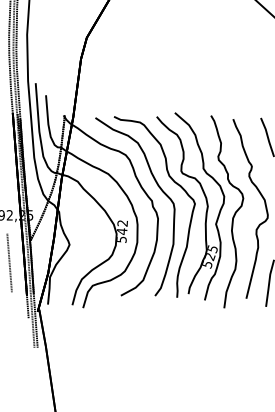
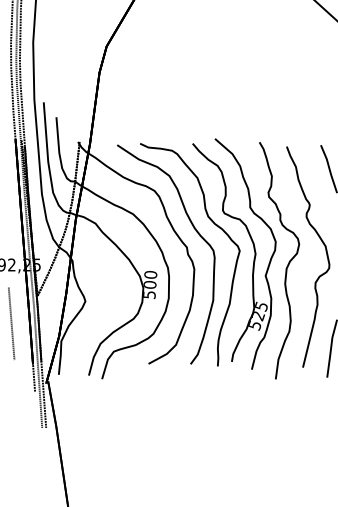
text: (122, 227) -> (150, 279), 542 -> 500

